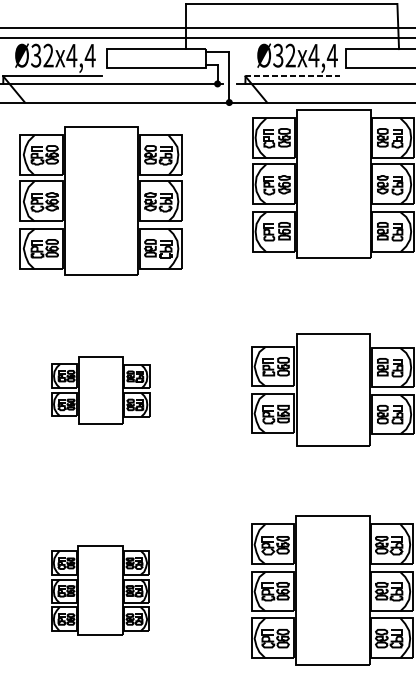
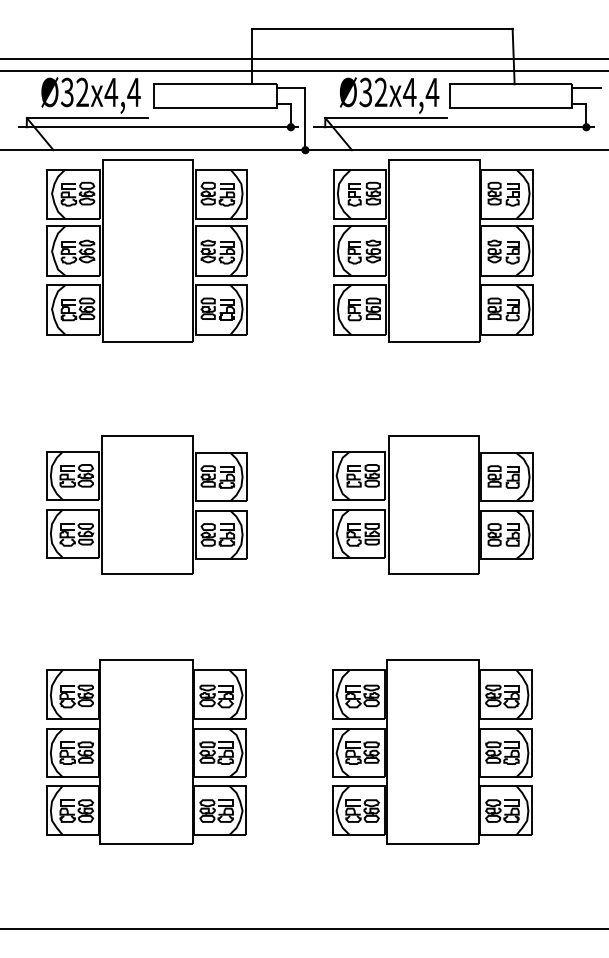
line: (295, 76) -> (386, 118), dashed -> solid
part: (100, 200) -> (146, 250), moved
part: (100, 389) -> (146, 504), size x1.67
part: (100, 590) -> (146, 751), size x1.67

